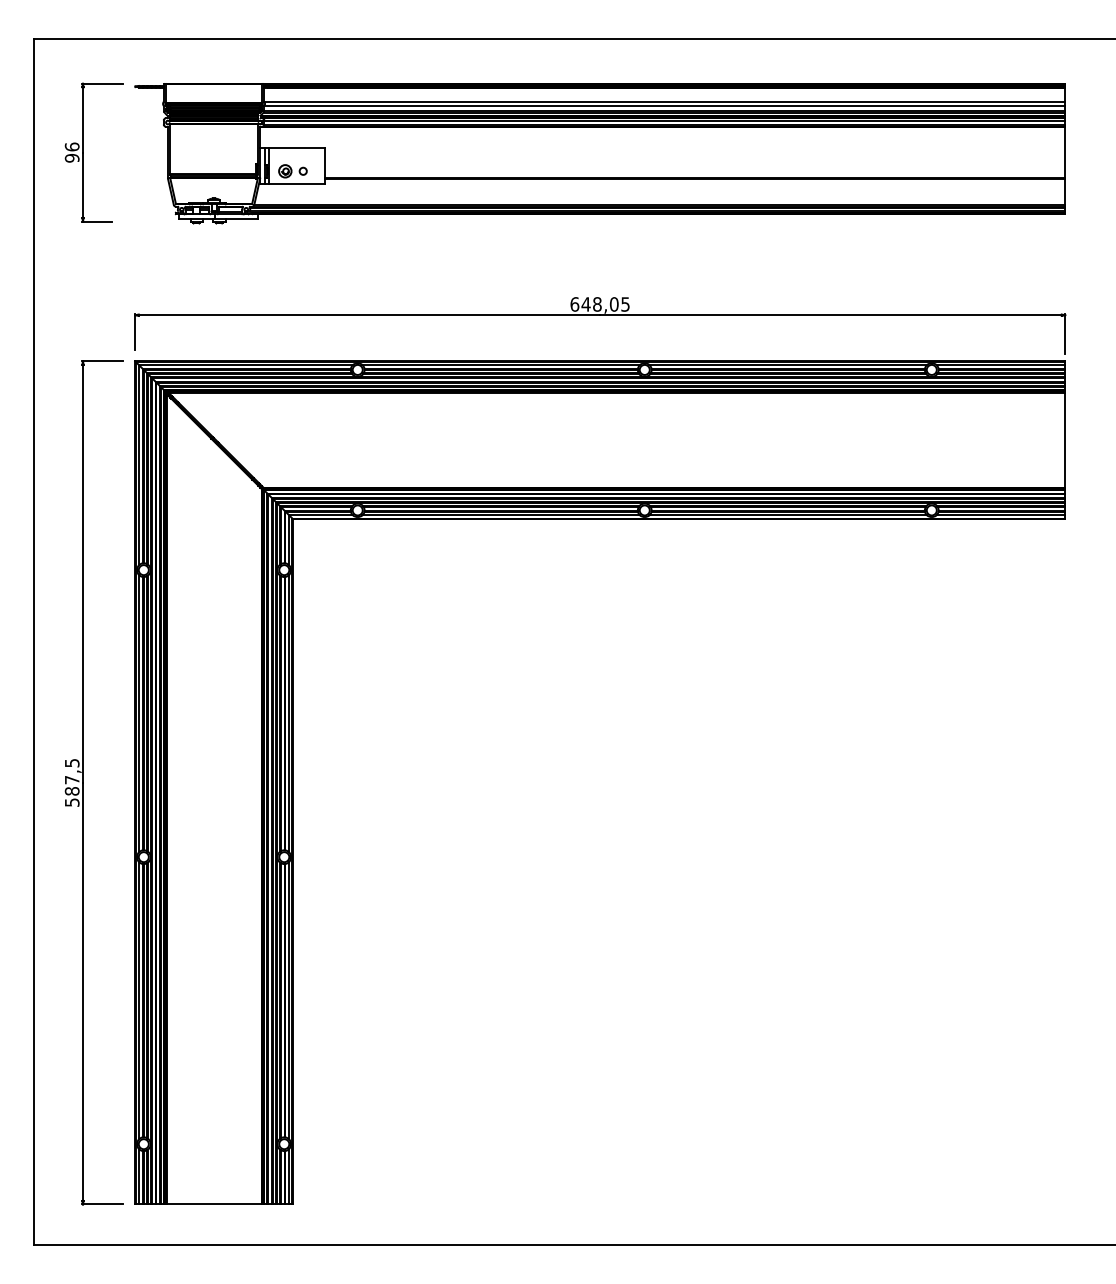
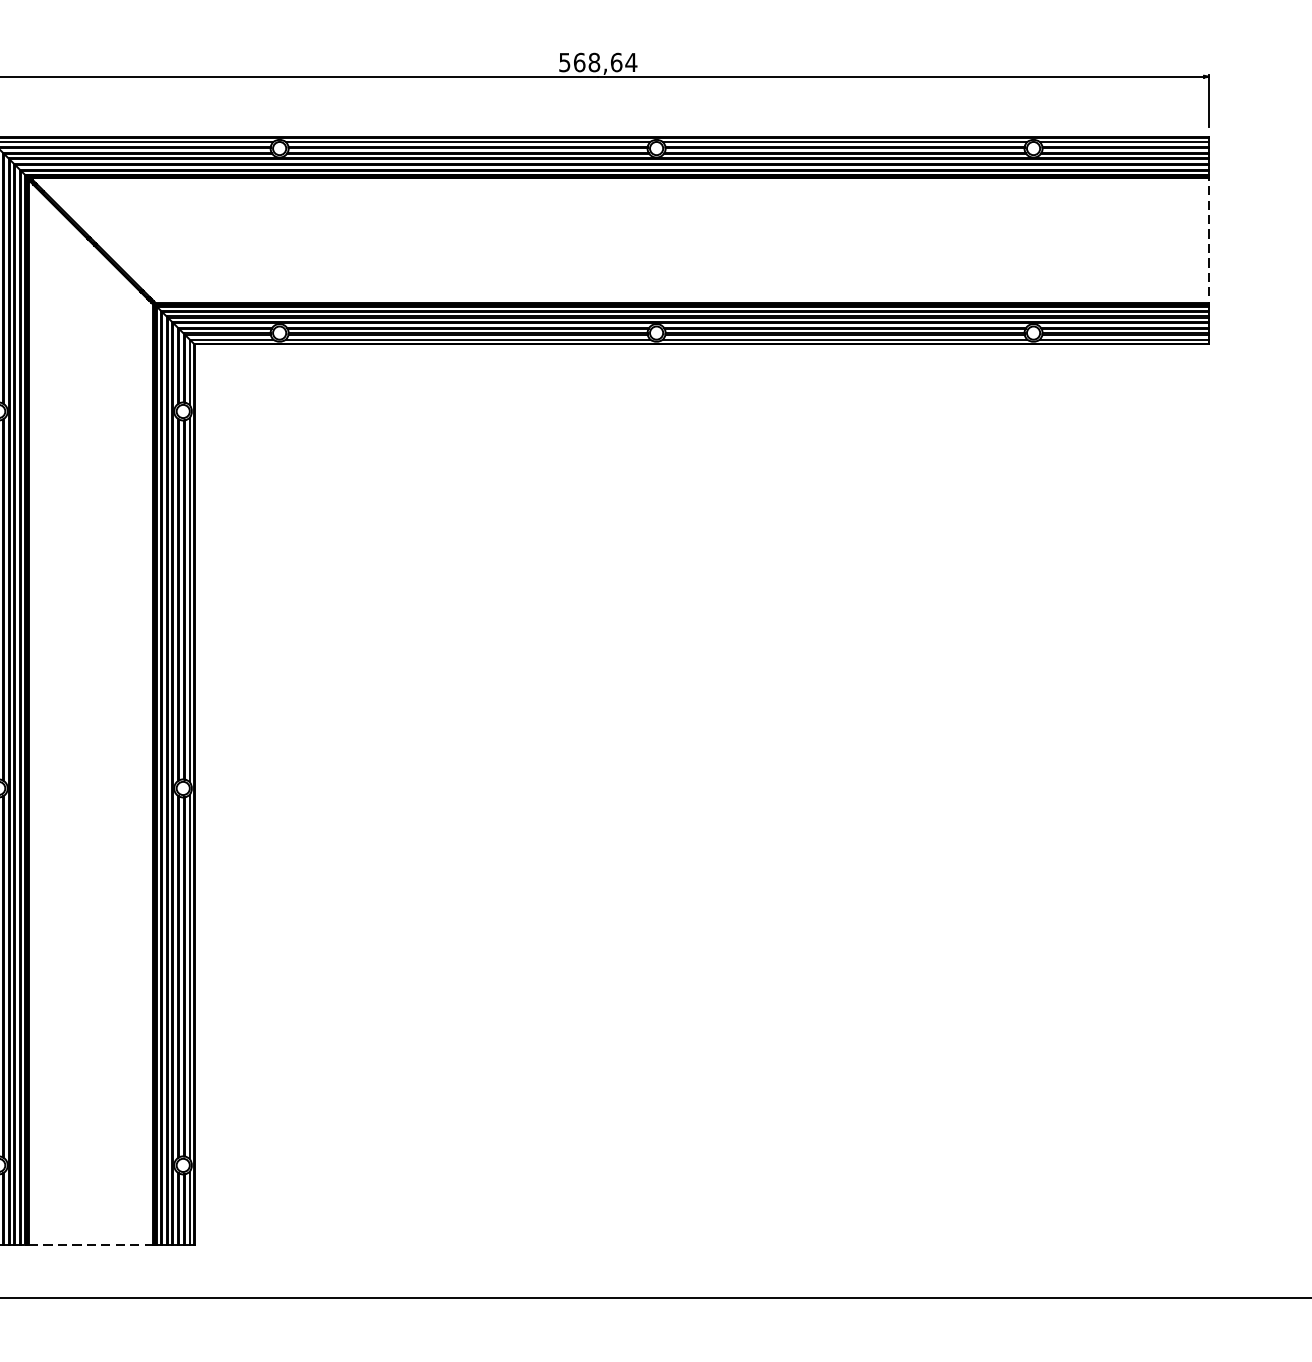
text: (600, 304) -> (598, 62), 648,05 -> 568,64
line: (1065, 442) -> (1209, 243), solid -> dashed
line: (211, 1204) -> (87, 1244), solid -> dashed

